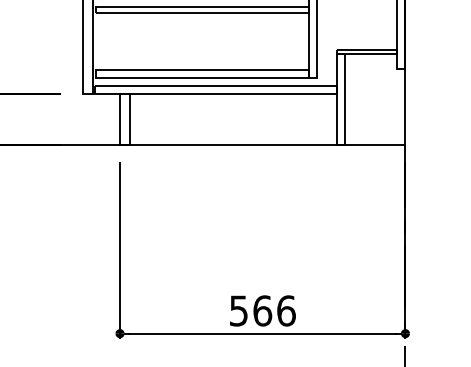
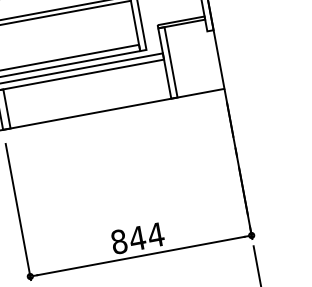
text: (262, 310) -> (137, 238), 566 -> 844

